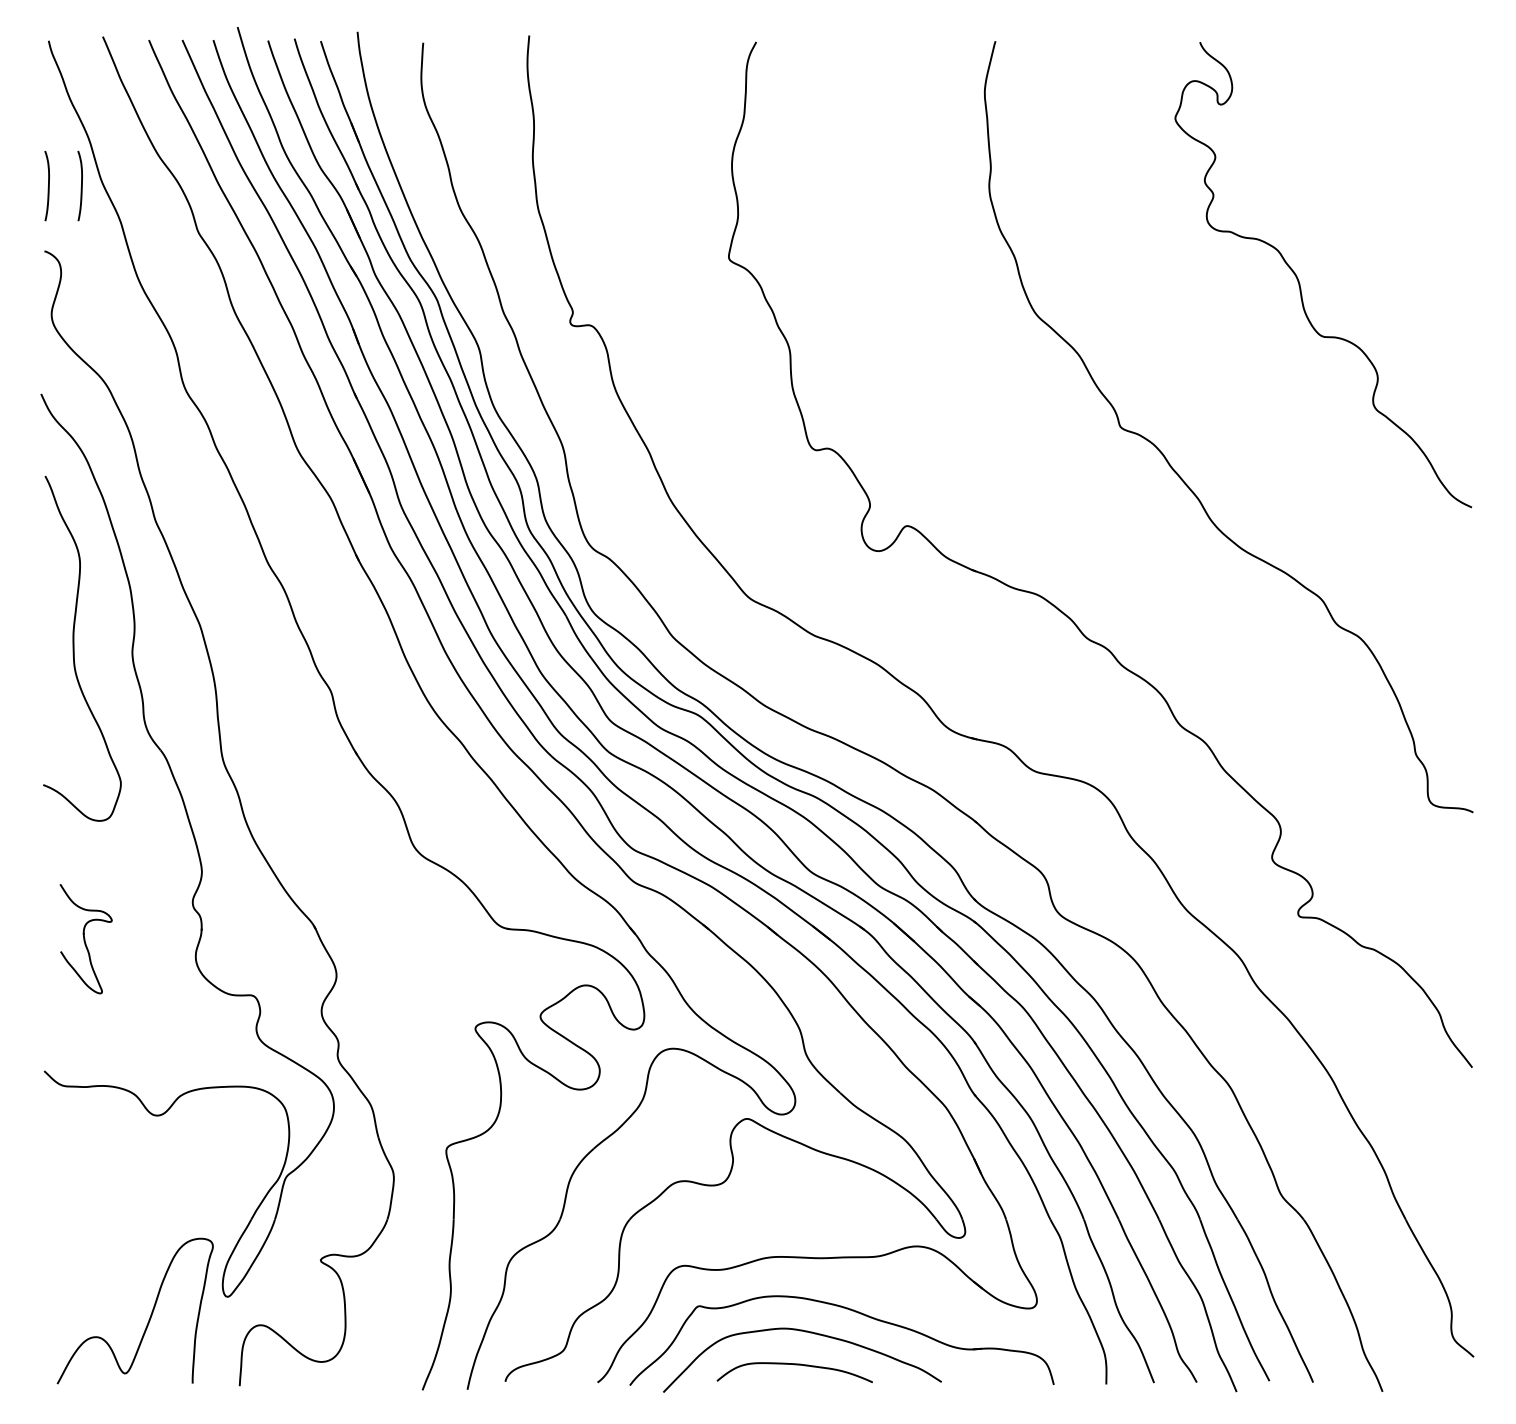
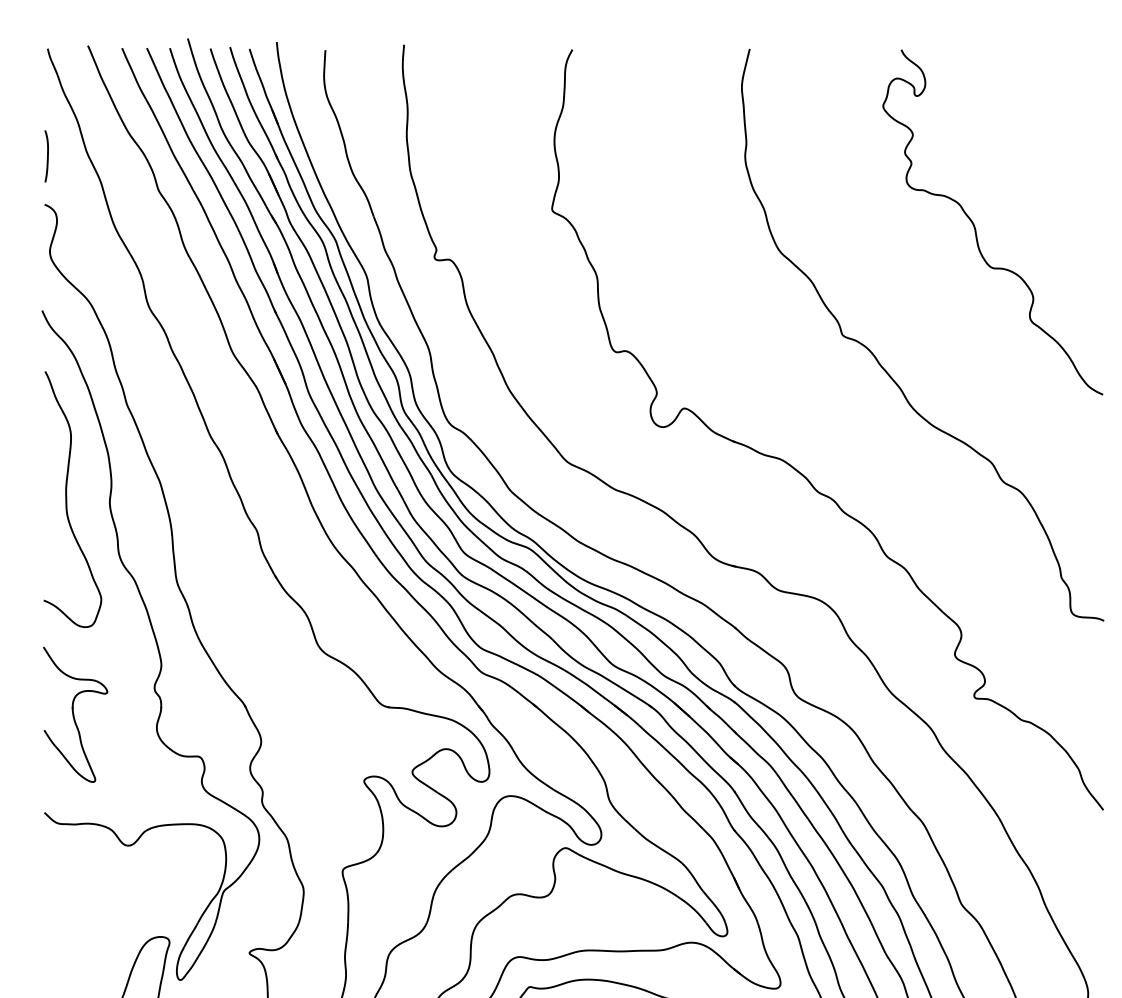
curve: (81, 185) -> (72, 156), removed
part: (85, 938) -> (75, 714), size x1.67

